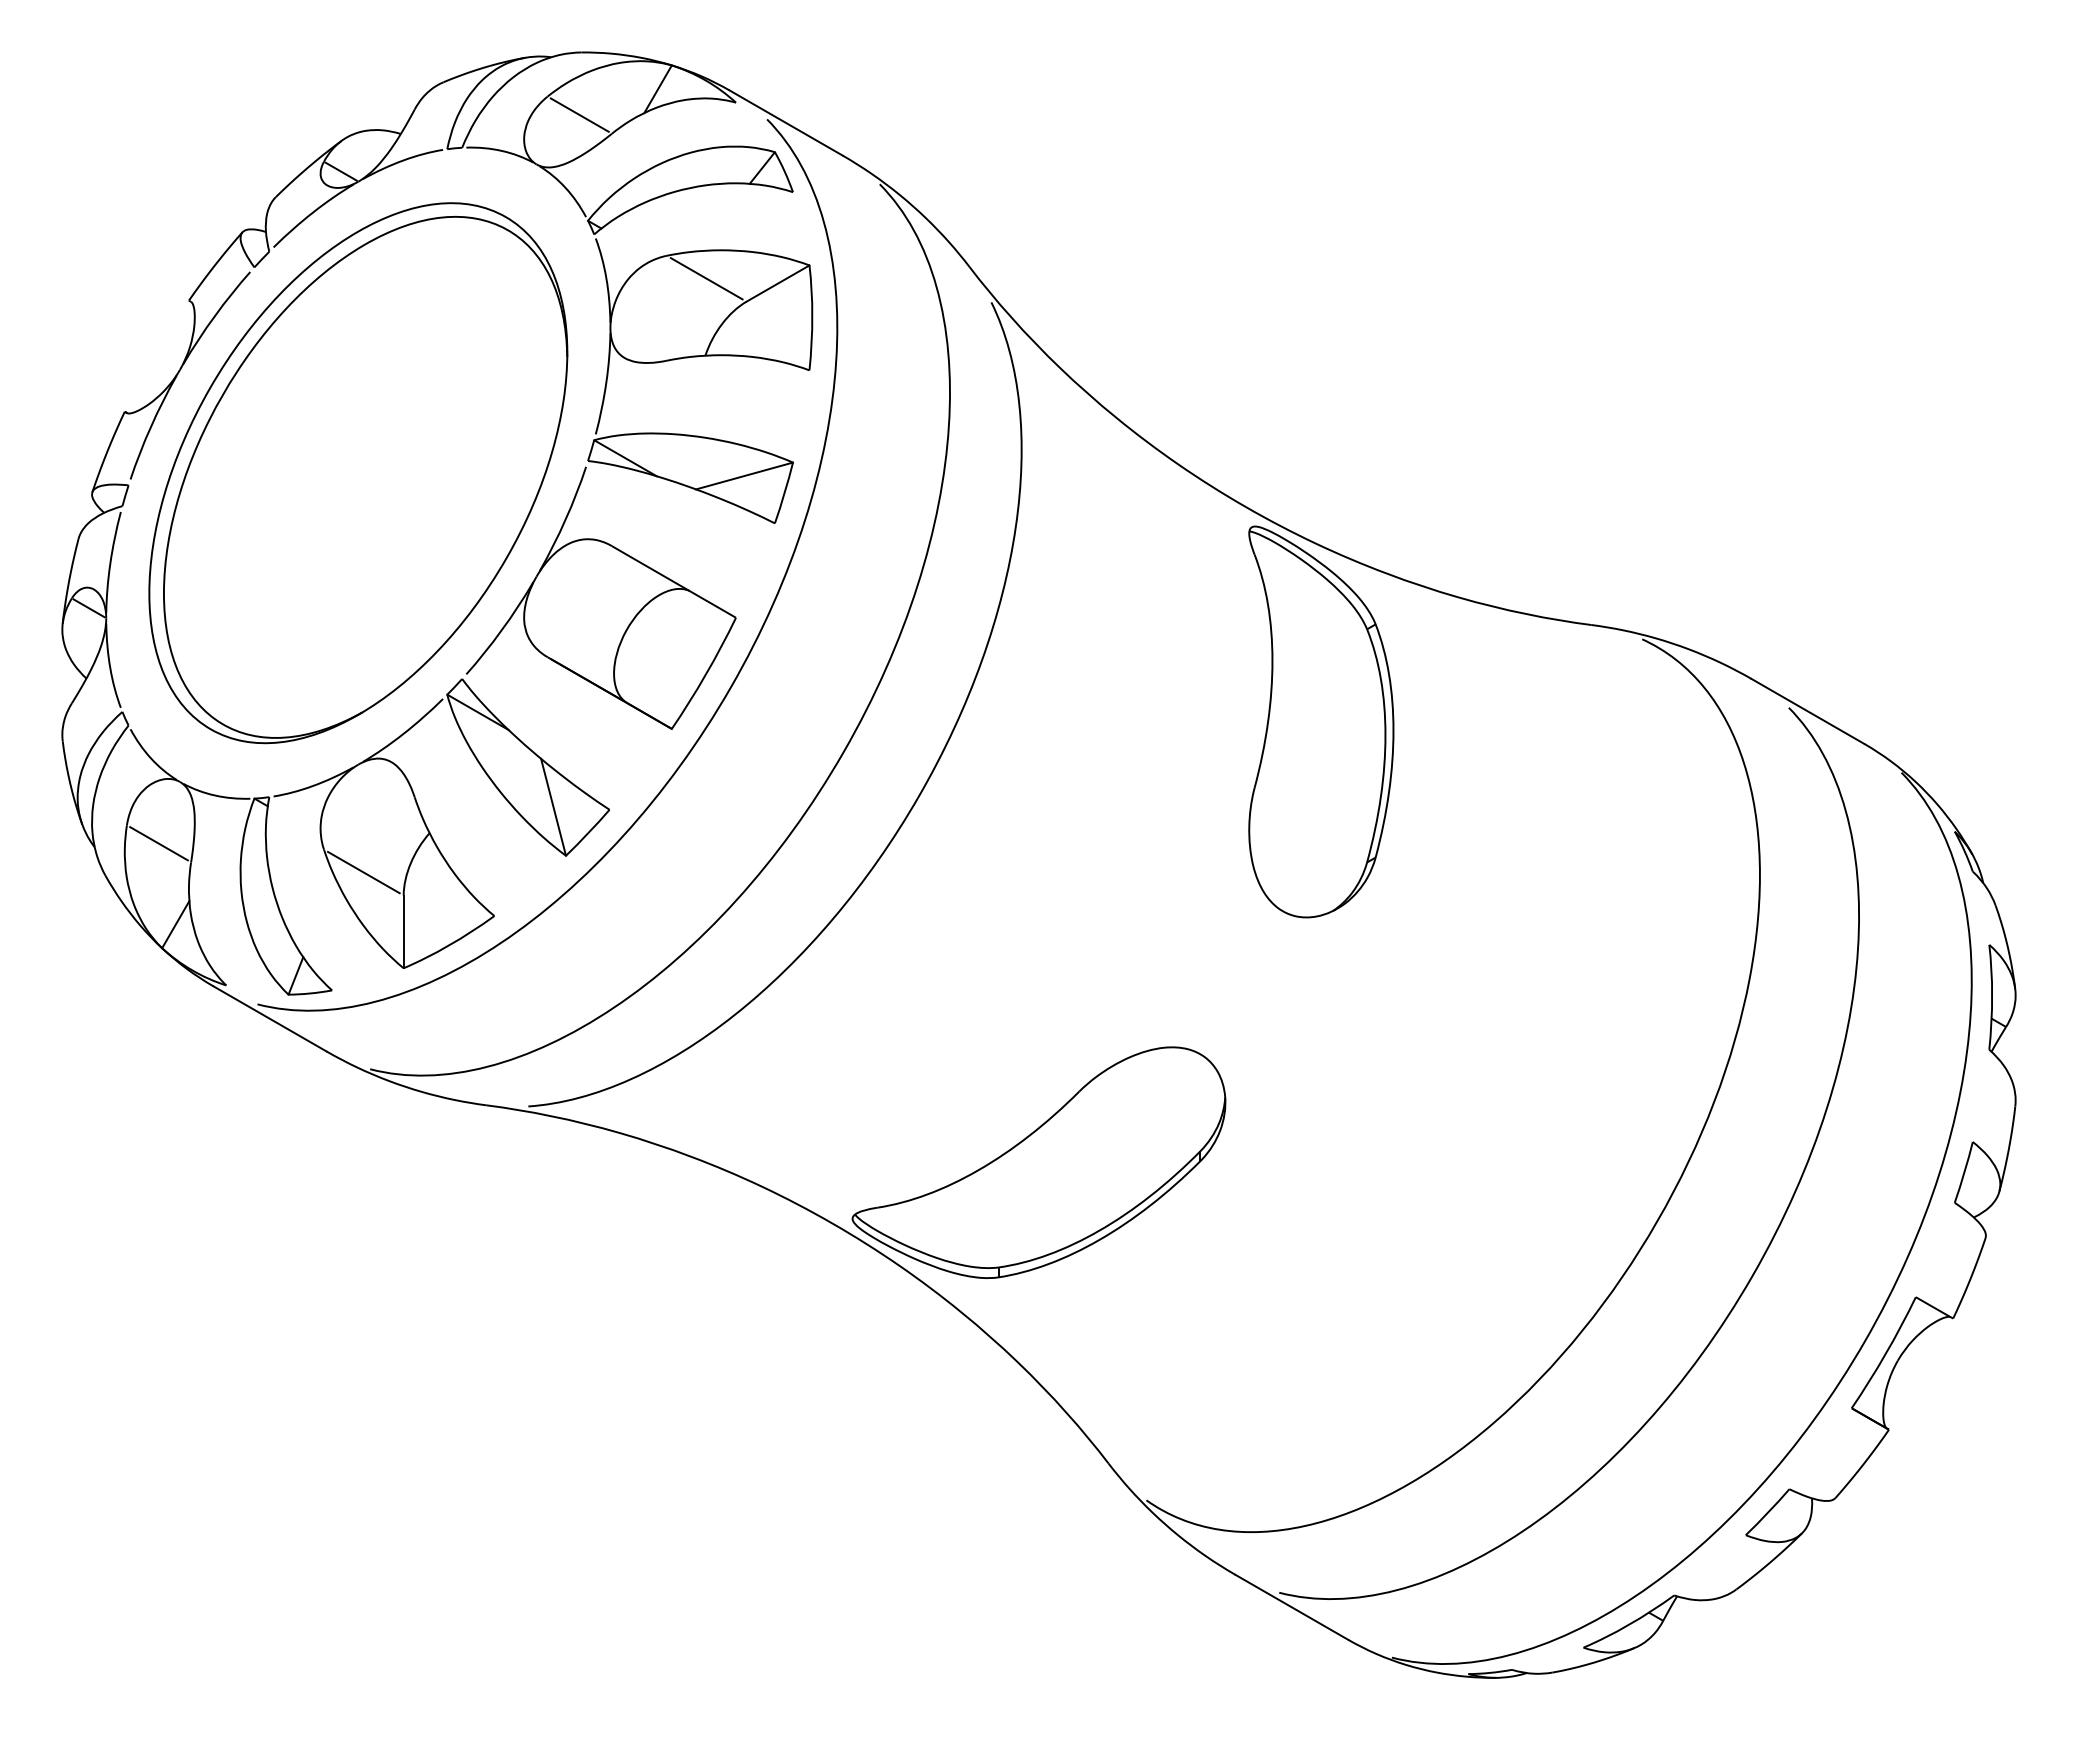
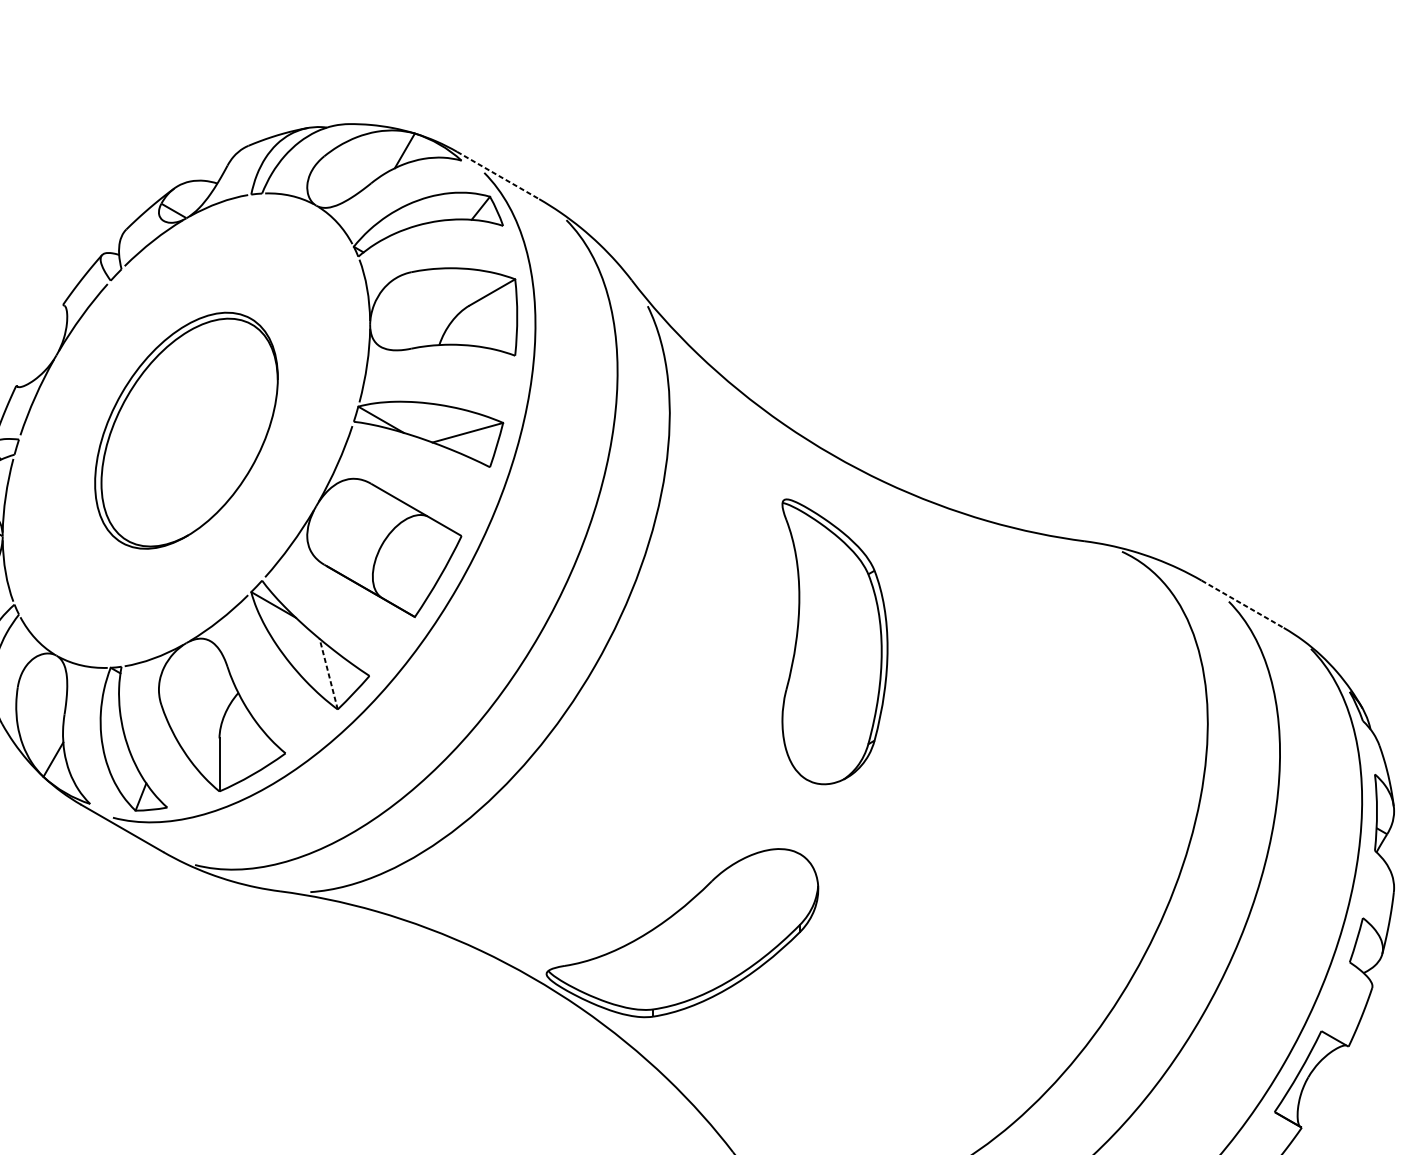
line: (579, 114) -> (347, 169), removed
line: (786, 123) -> (498, 175), solid -> dashed
line: (706, 278) -> (440, 288), removed
part: (358, 473) -> (186, 430), size x0.6
line: (1808, 711) -> (1243, 604), solid -> dashed
part: (1321, 721) -> (835, 641), moved
line: (553, 806) -> (328, 673), solid -> dashed
line: (158, 843) -> (40, 700), removed
line: (363, 872) -> (190, 721), removed

